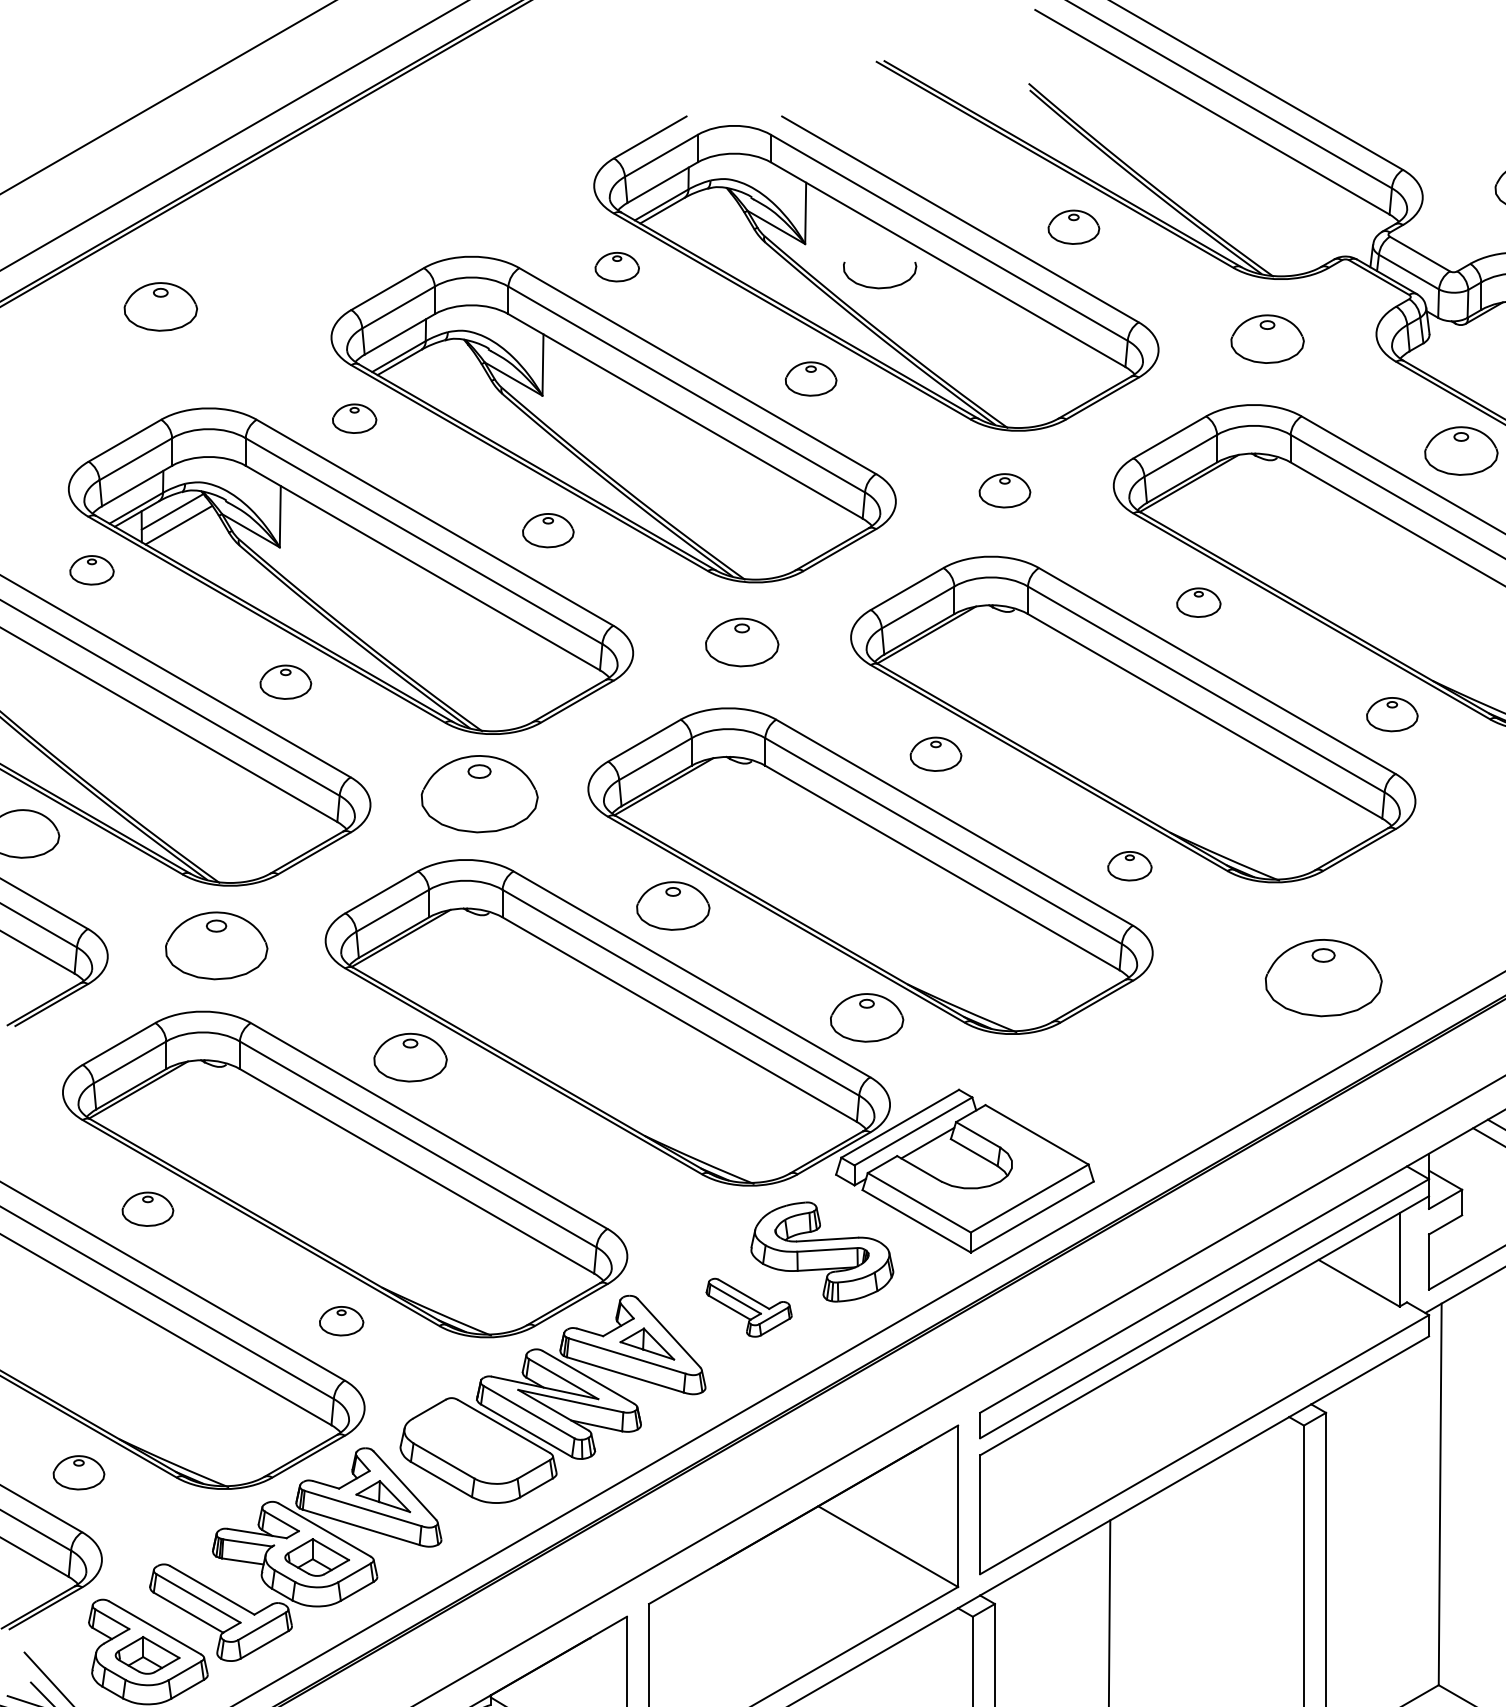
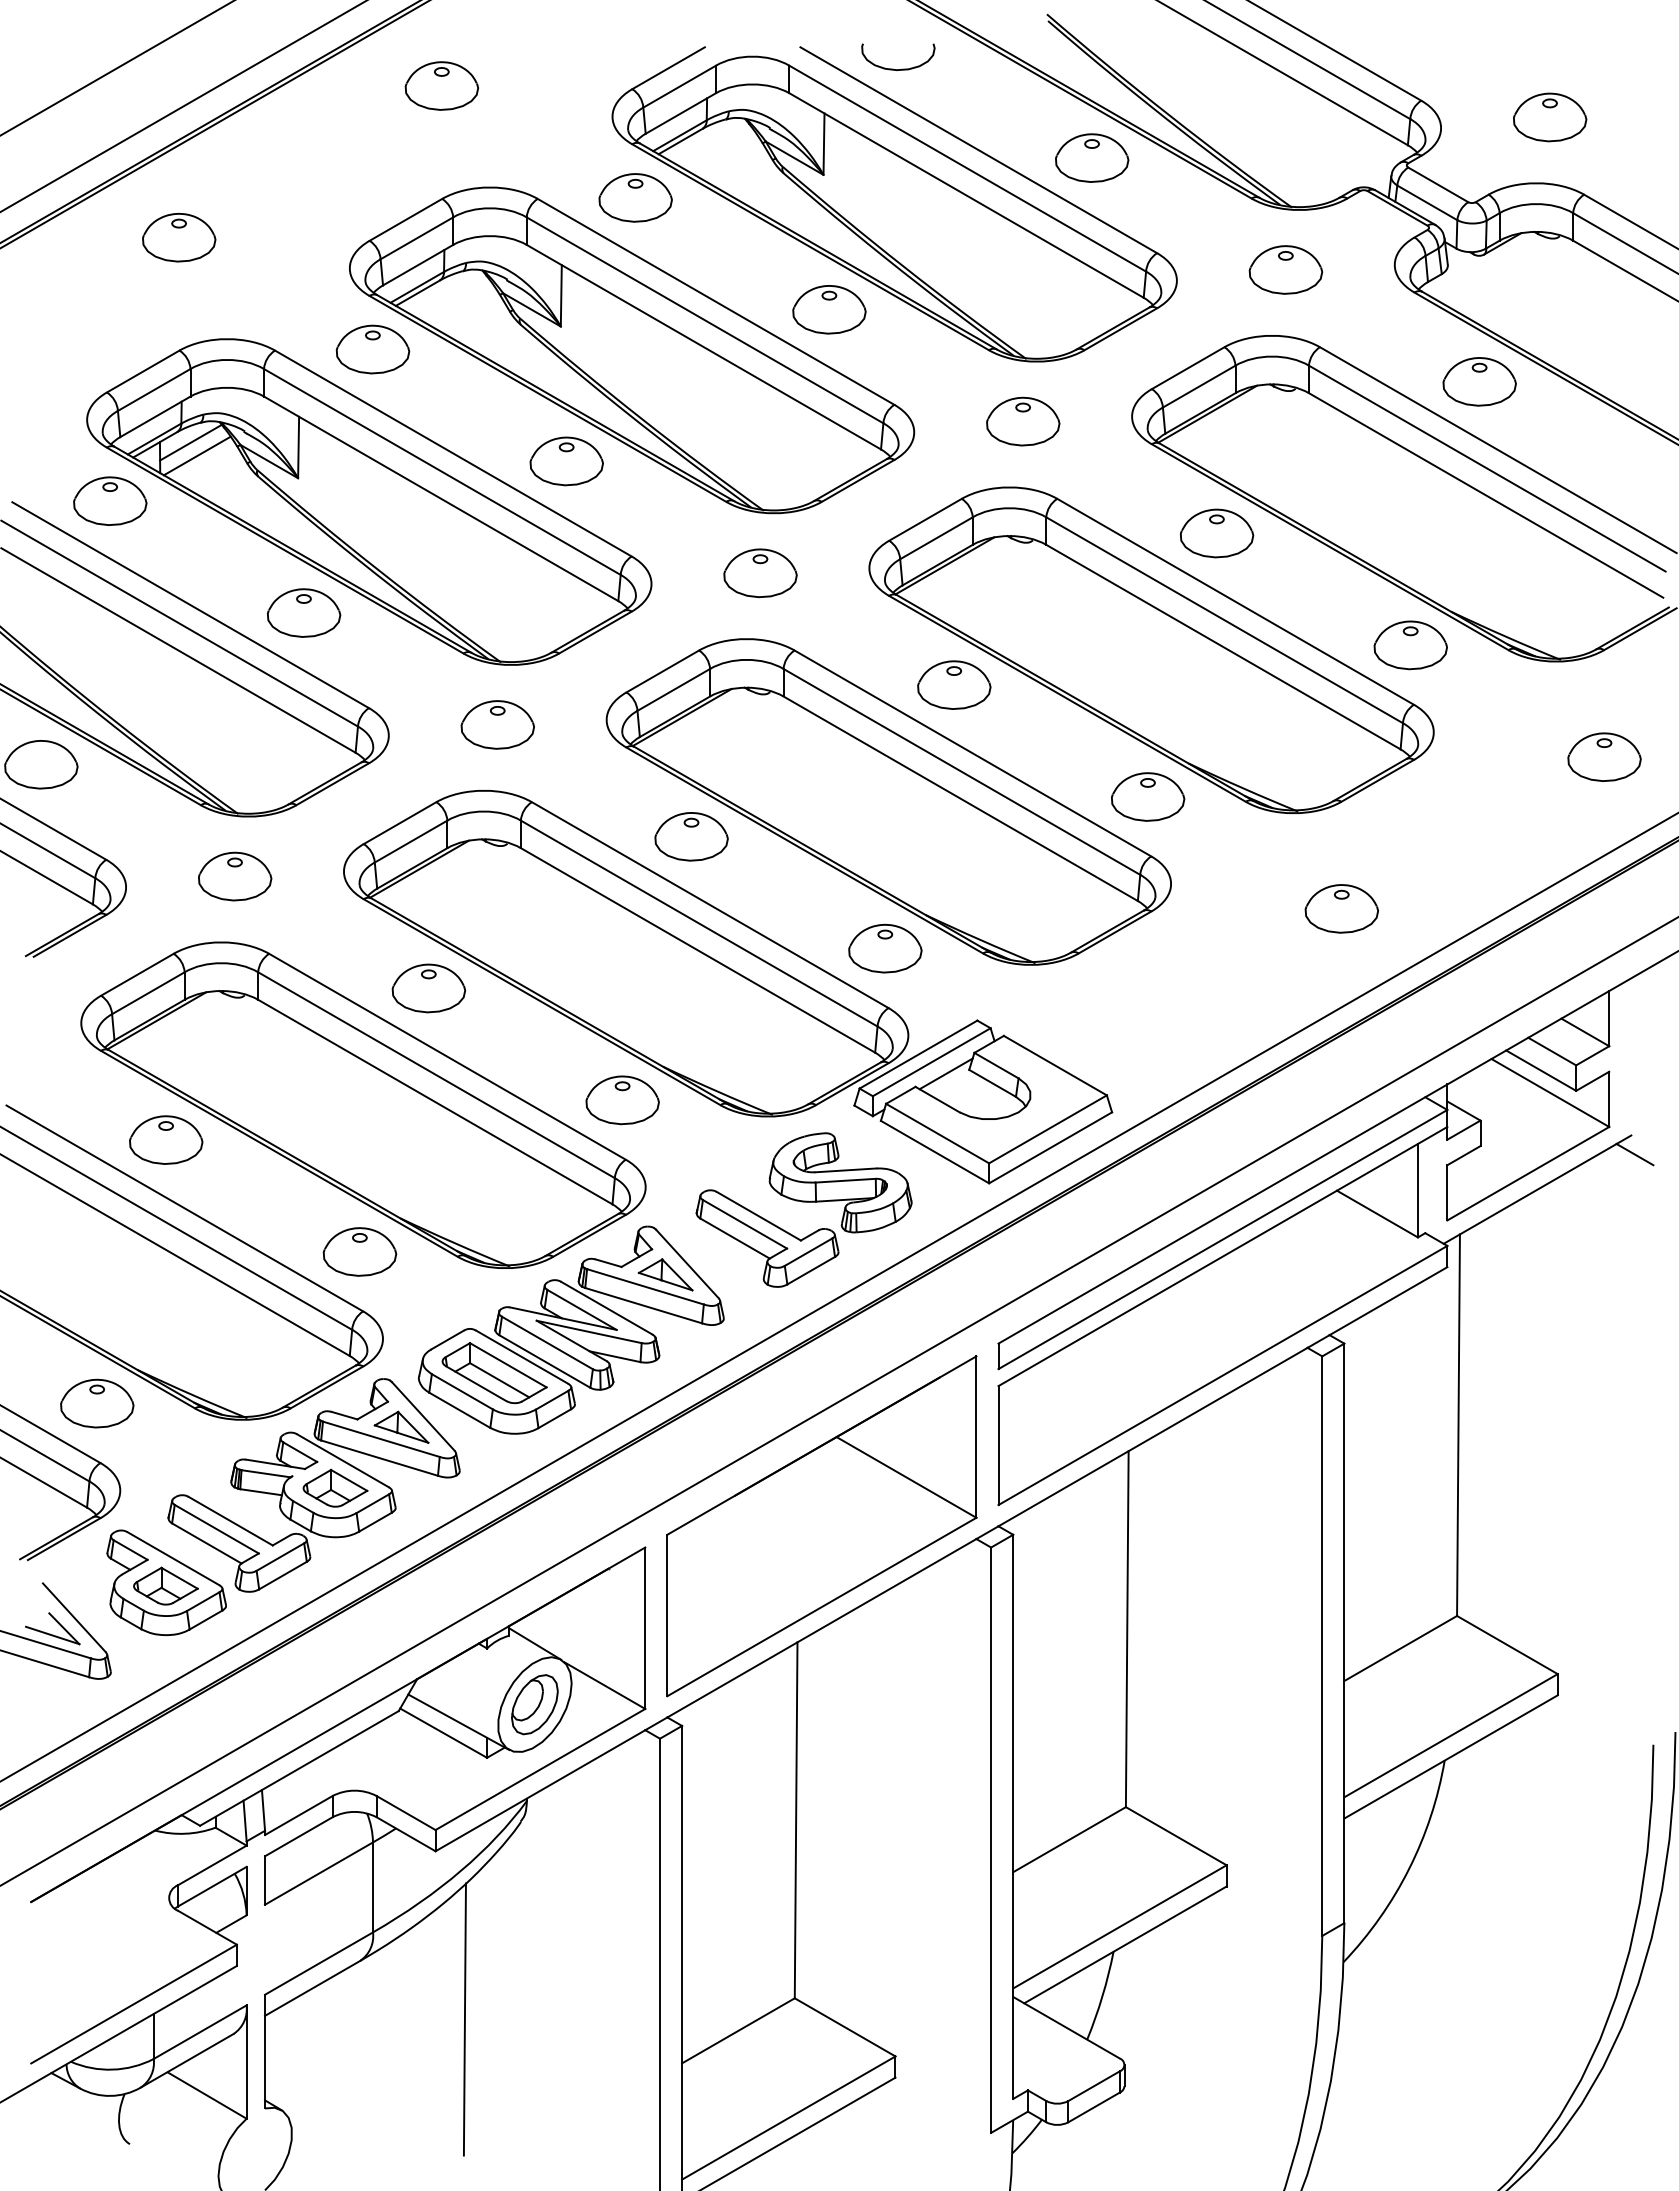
part: (423, 154) -> (441, 85), added
part: (1074, 226) -> (1092, 157), size x1.43
part: (617, 266) -> (635, 197), size x1.67
curve: (884, 286) -> (902, 68), moved
part: (811, 378) -> (829, 309), size x1.43
part: (354, 418) -> (372, 349), size x1.67
part: (1005, 490) -> (1023, 421), size x1.43
part: (548, 530) -> (566, 461), size x1.43
part: (92, 569) -> (110, 500), size x1.67
part: (1199, 602) -> (1217, 533), size x1.67
part: (286, 681) -> (304, 612), size x1.43
part: (1392, 714) -> (1410, 645), size x1.43
part: (936, 753) -> (954, 684), size x1.43
part: (479, 793) -> (497, 724), size x0.62
part: (1130, 865) -> (1148, 796), size x1.67
part: (217, 945) -> (235, 876), size x0.71
part: (1323, 977) -> (1341, 908), size x0.62
part: (604, 1169) -> (622, 1100), added
part: (148, 1208) -> (166, 1139), size x1.43
part: (749, 1307) -> (767, 1238), size x1.67
part: (341, 1320) -> (359, 1251), size x1.67
part: (476, 1442) -> (494, 1373), added
part: (79, 1472) -> (97, 1403), size x1.43

